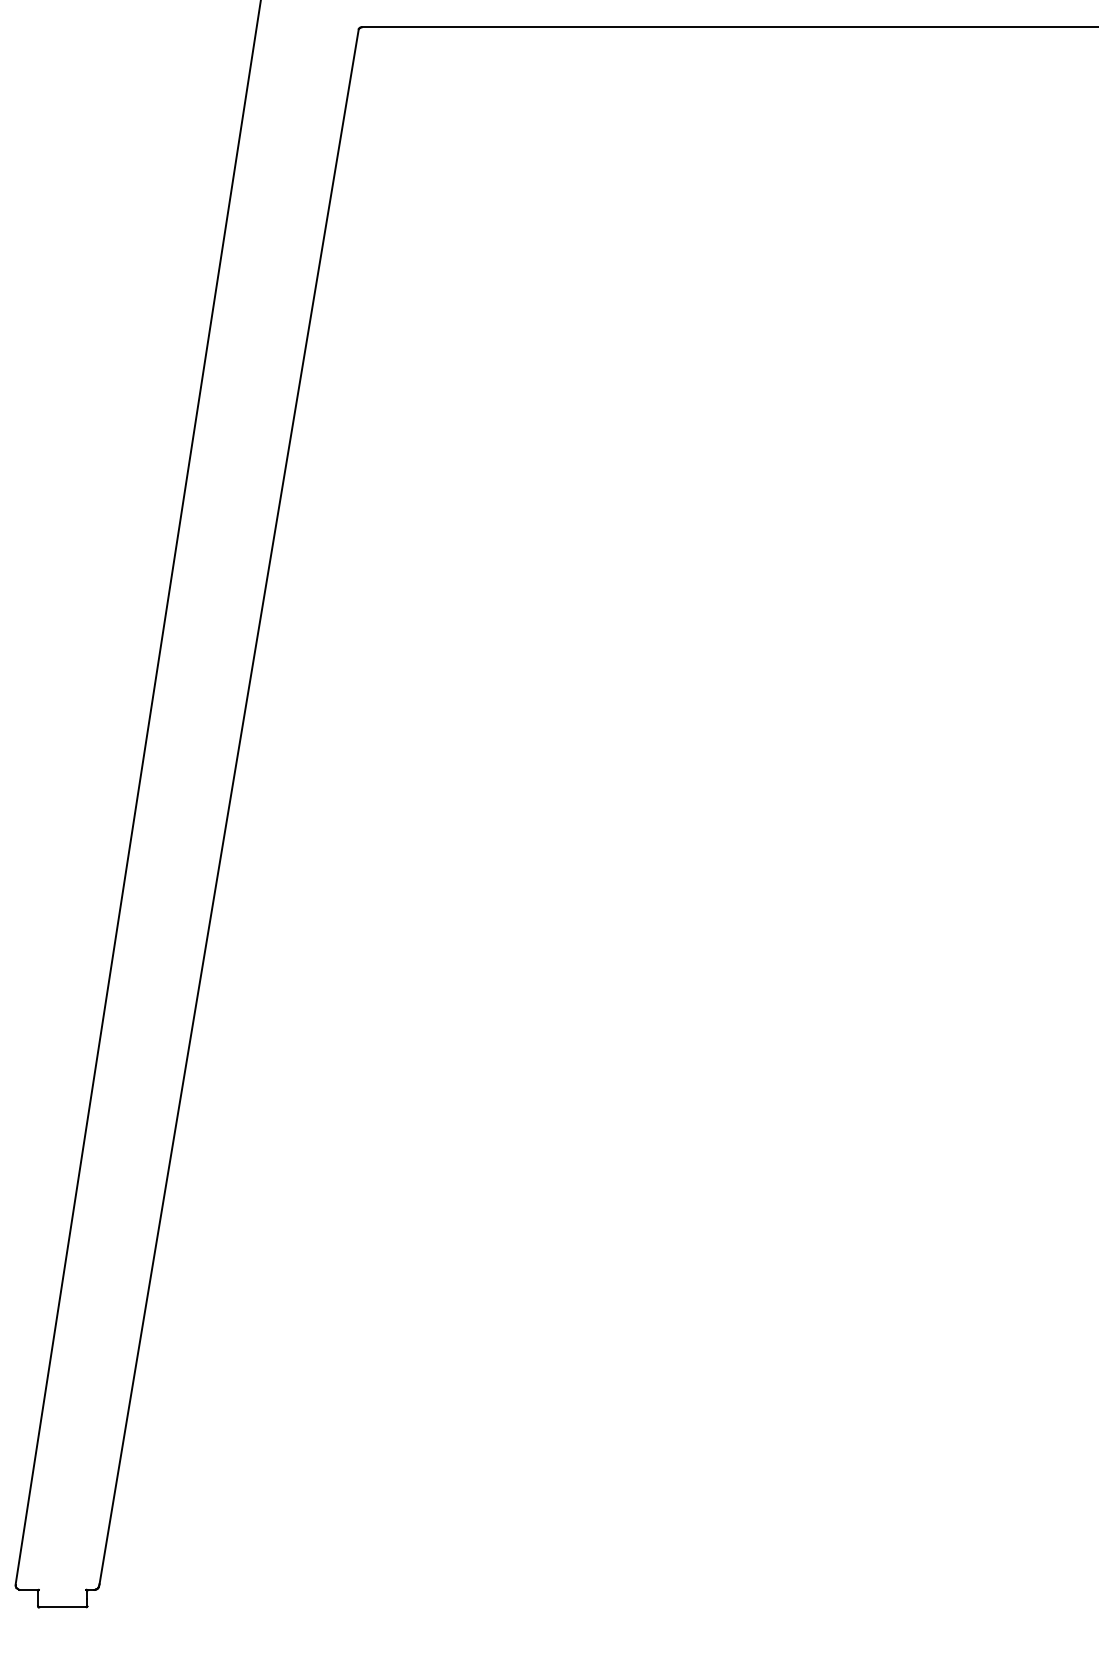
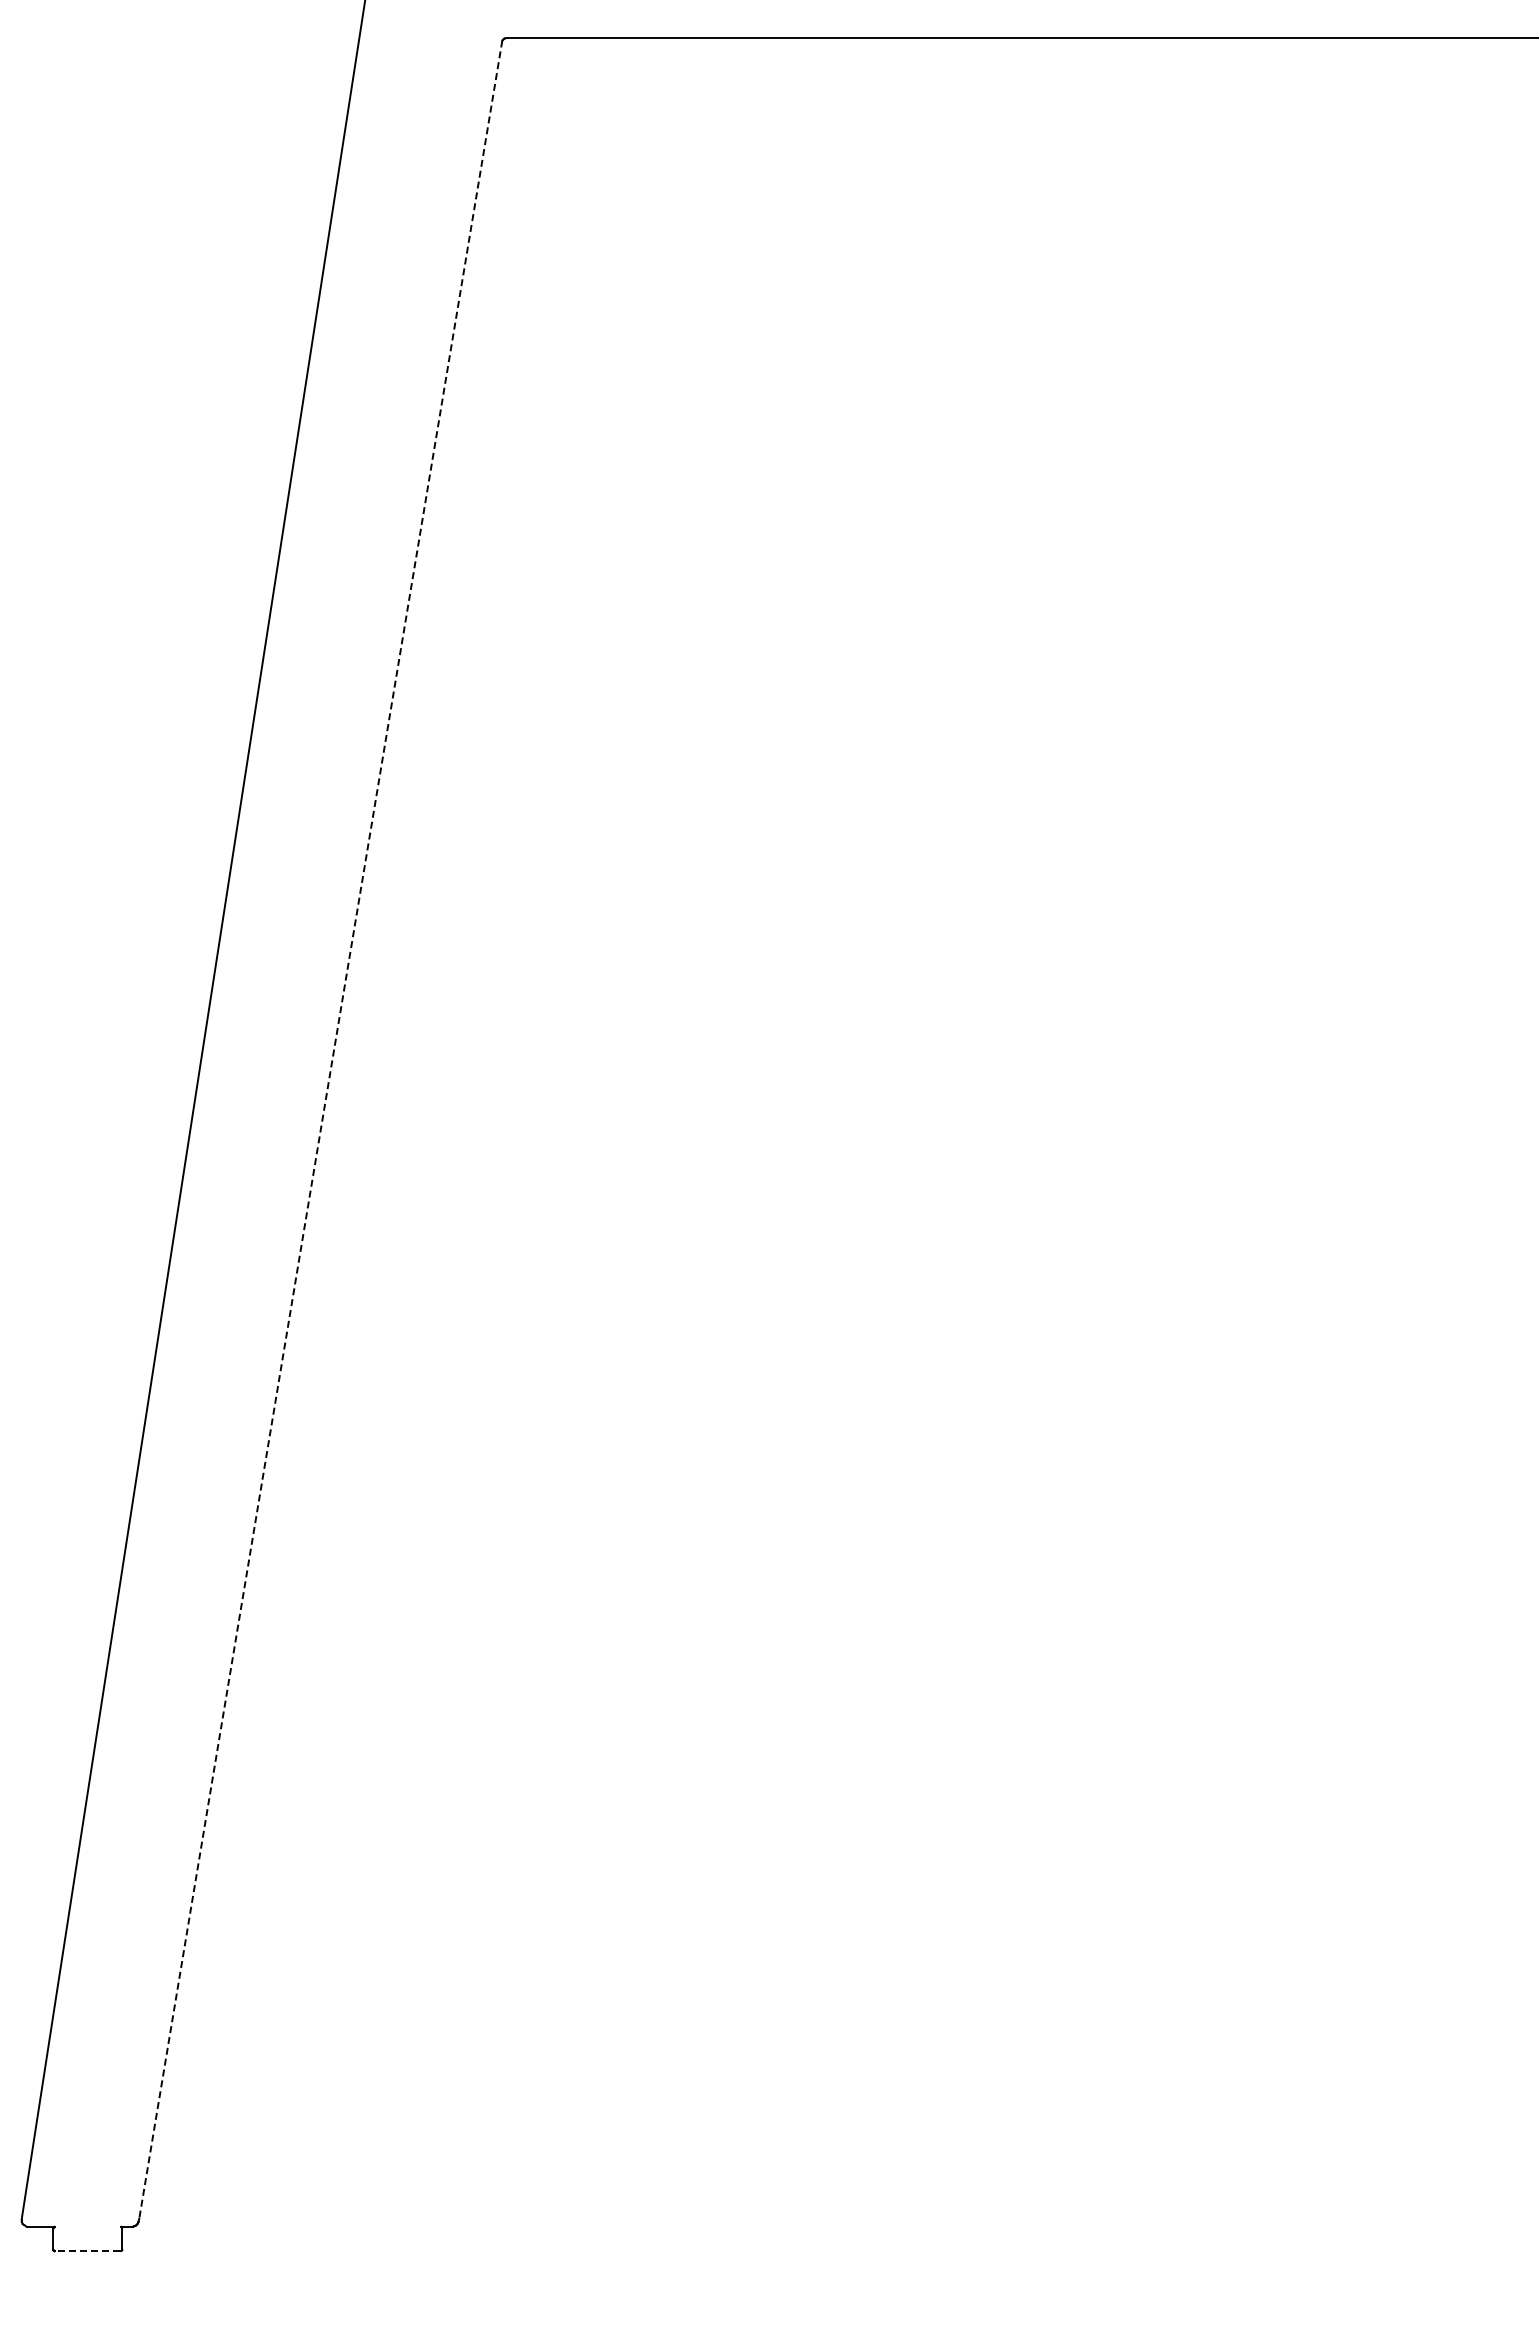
line: (228, 807) -> (320, 1130), solid -> dashed
line: (62, 1606) -> (87, 2250), solid -> dashed

